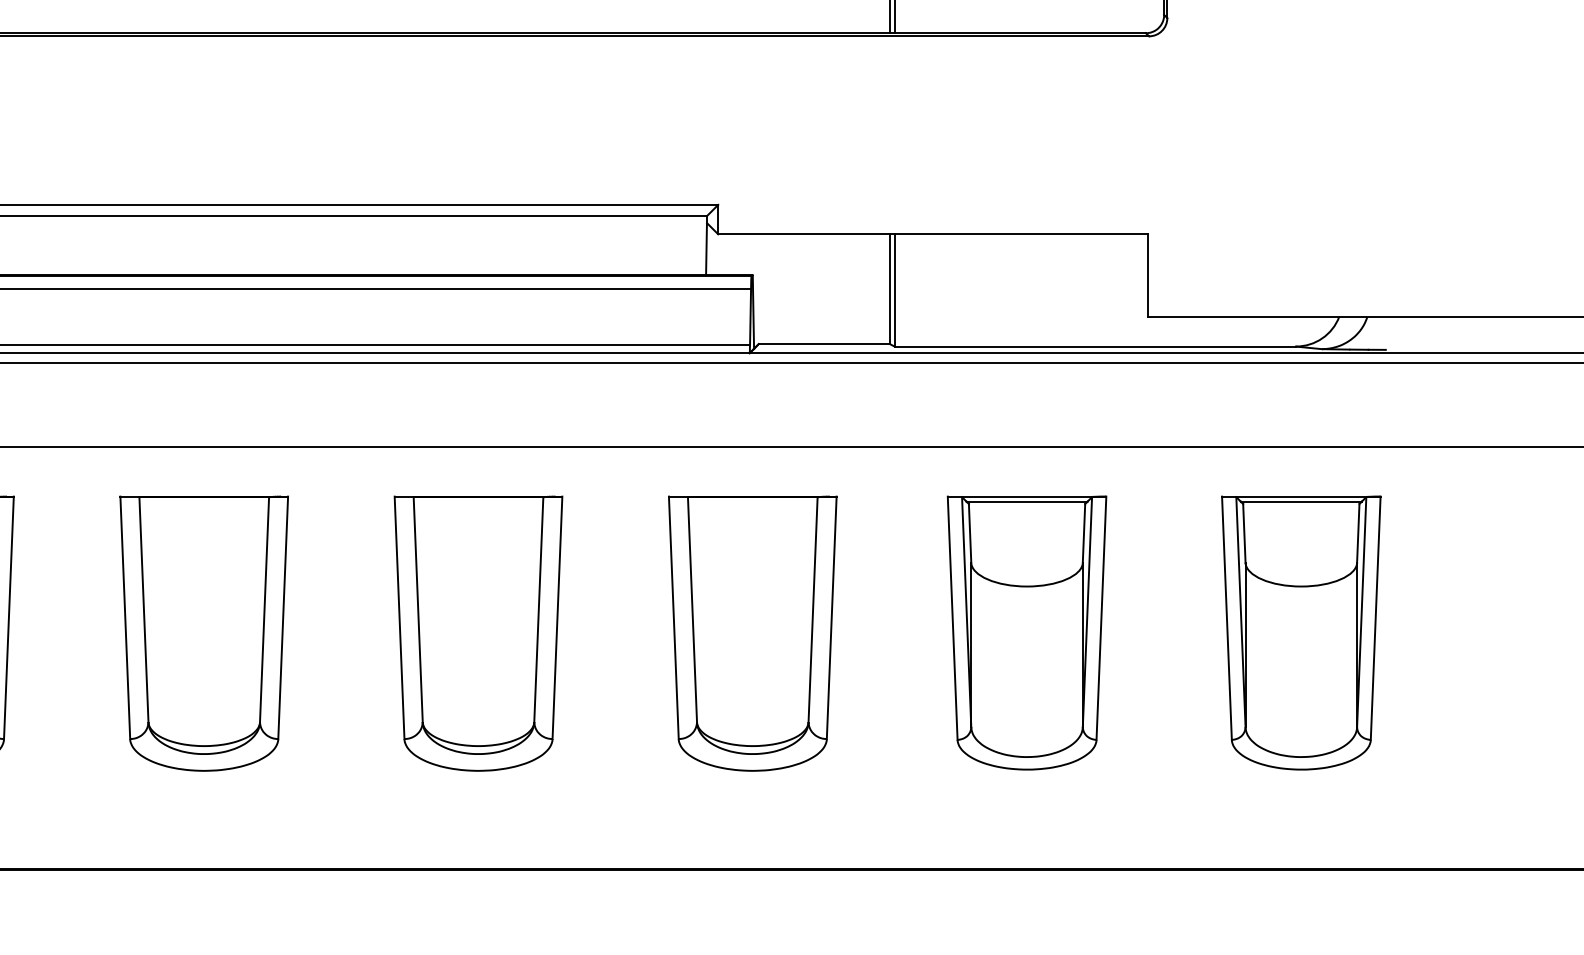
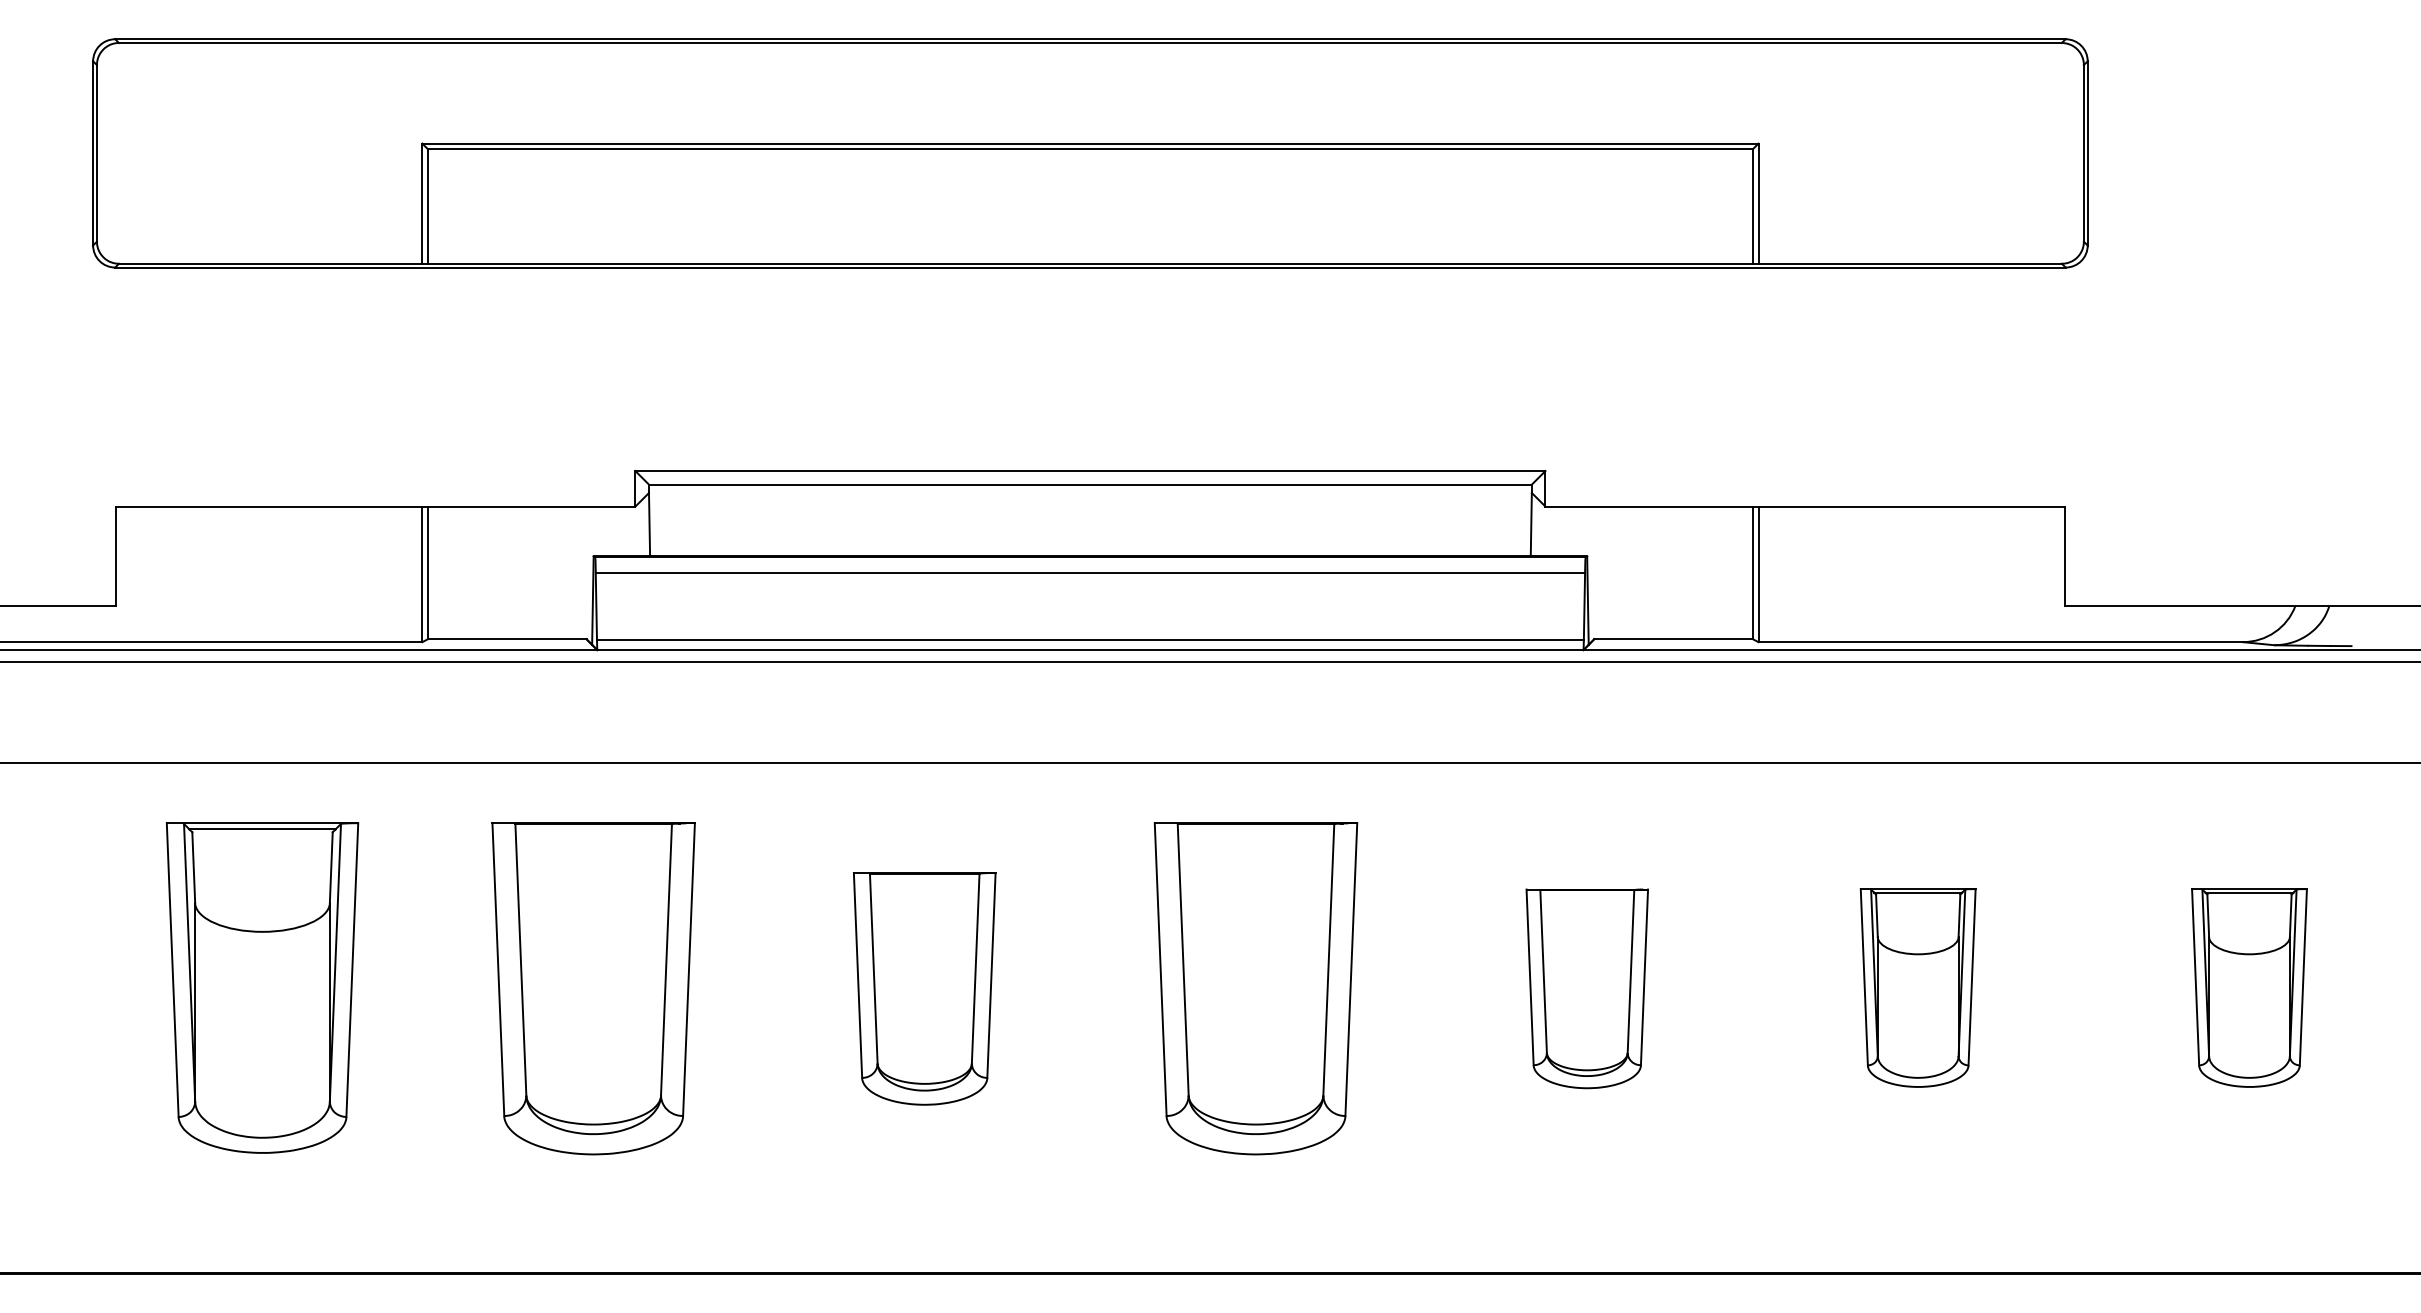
part: (1026, 632) -> (1917, 987), size x0.6
part: (1301, 632) -> (2249, 987), size x0.6
part: (203, 633) -> (924, 988), size x0.7
part: (753, 633) -> (1587, 988), size x0.6

